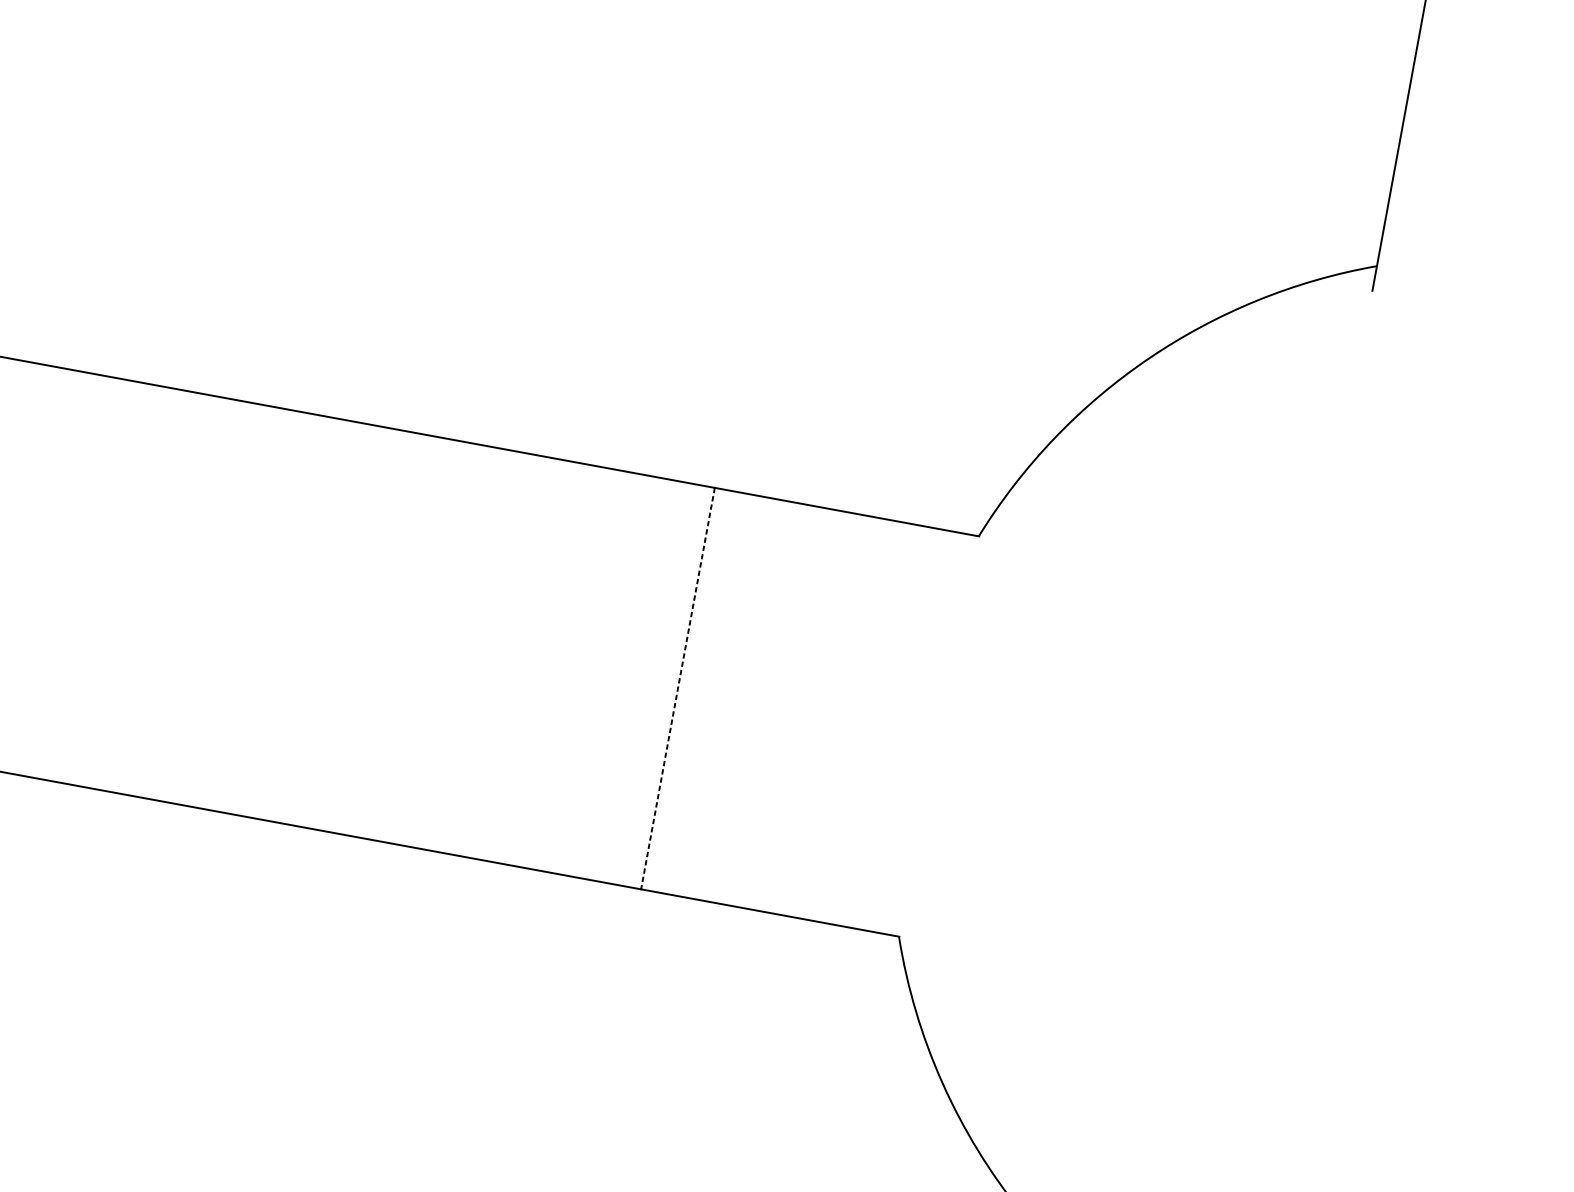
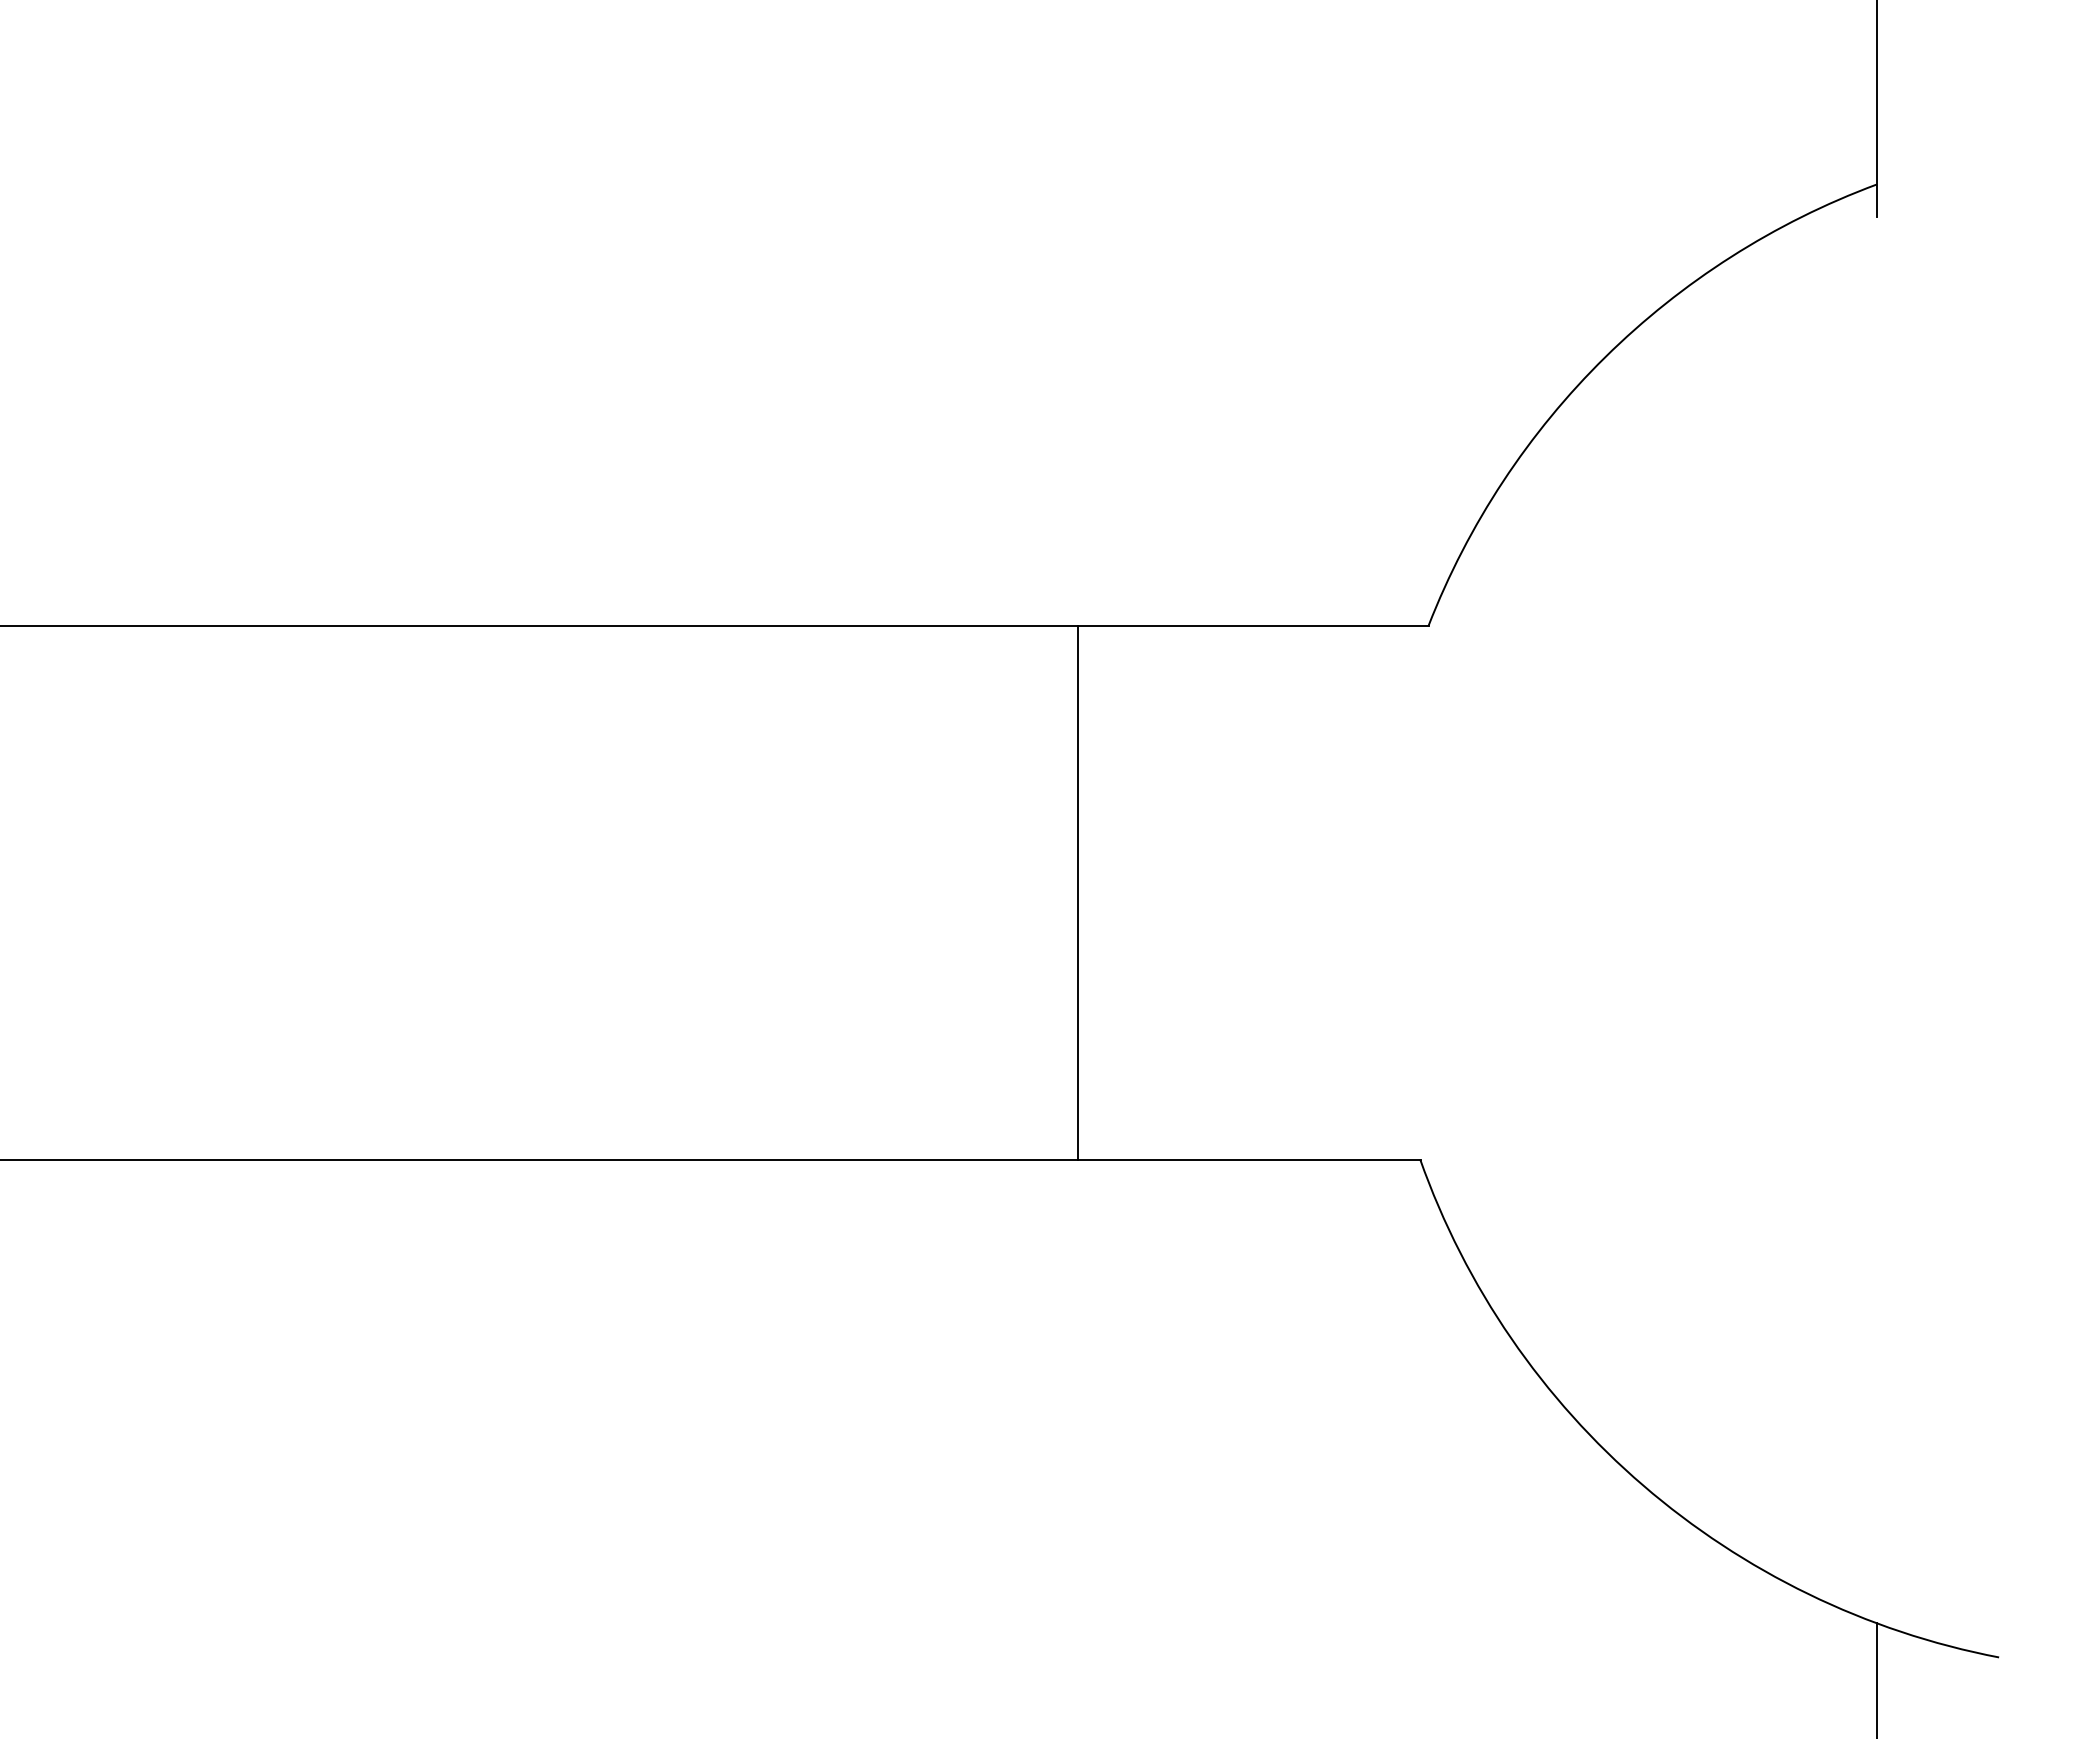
line: (678, 688) -> (1077, 892), dashed -> solid

